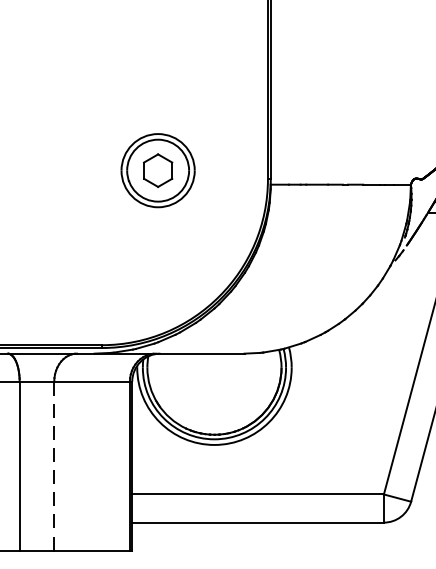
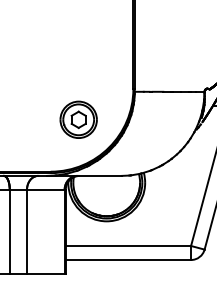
part: (157, 169) -> (78, 119), moved
line: (55, 467) -> (27, 232), dashed -> solid

